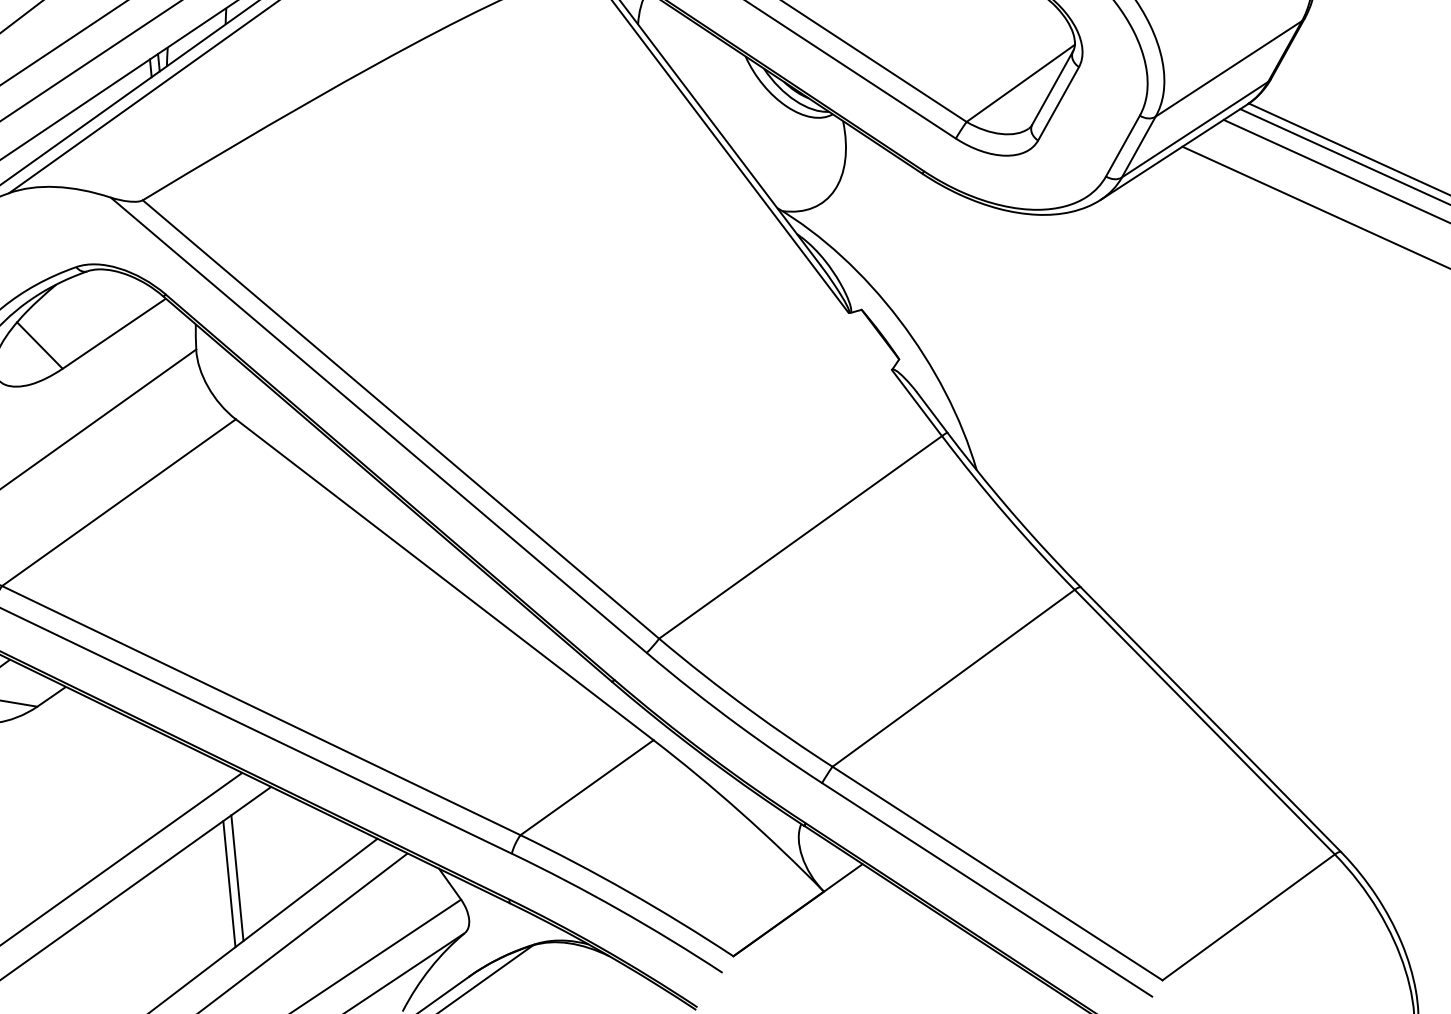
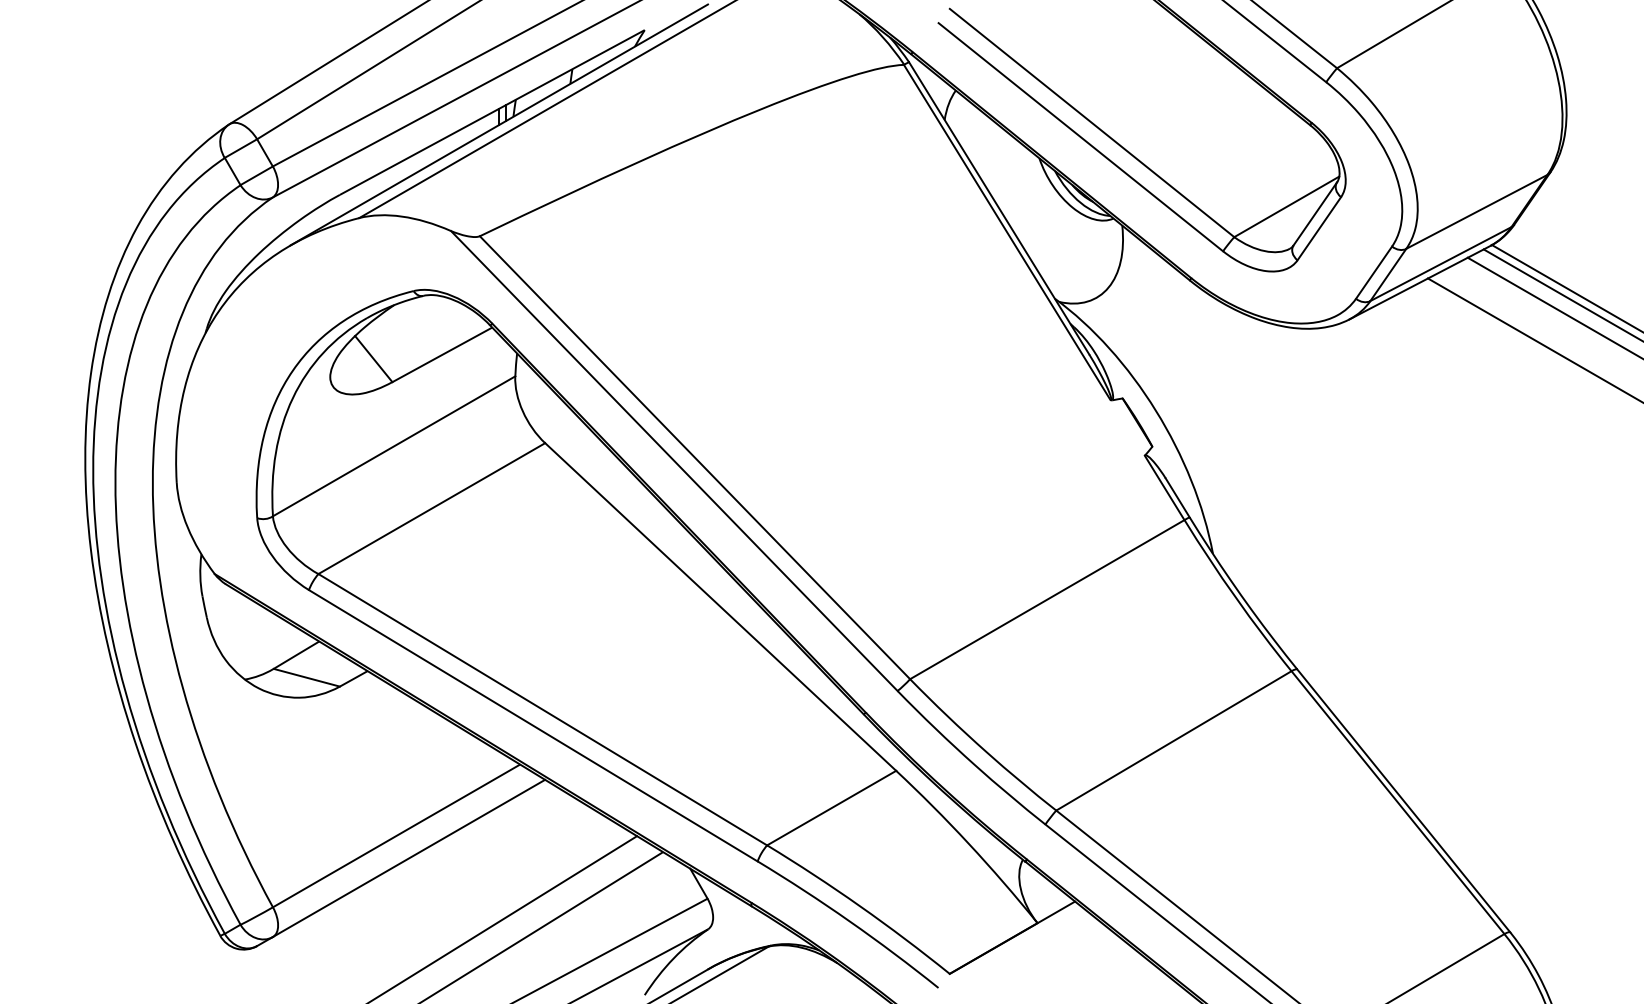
line: (237, 877) -> (506, 859), removed
line: (229, 884) -> (498, 864), removed

